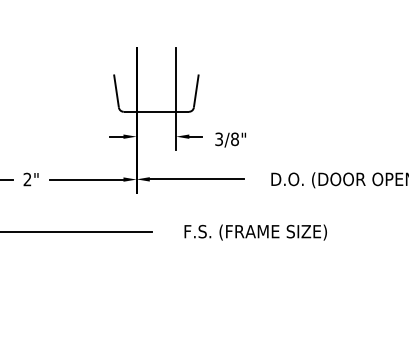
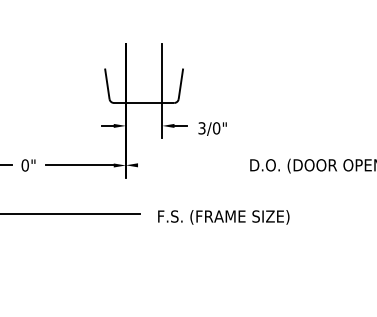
text: (234, 139) -> (216, 128), 3/8" -> 3/0"
text: (26, 179) -> (24, 165), 2" -> 0"
line: (196, 179) -> (181, 165), removed
text: (255, 232) -> (223, 217), moved

